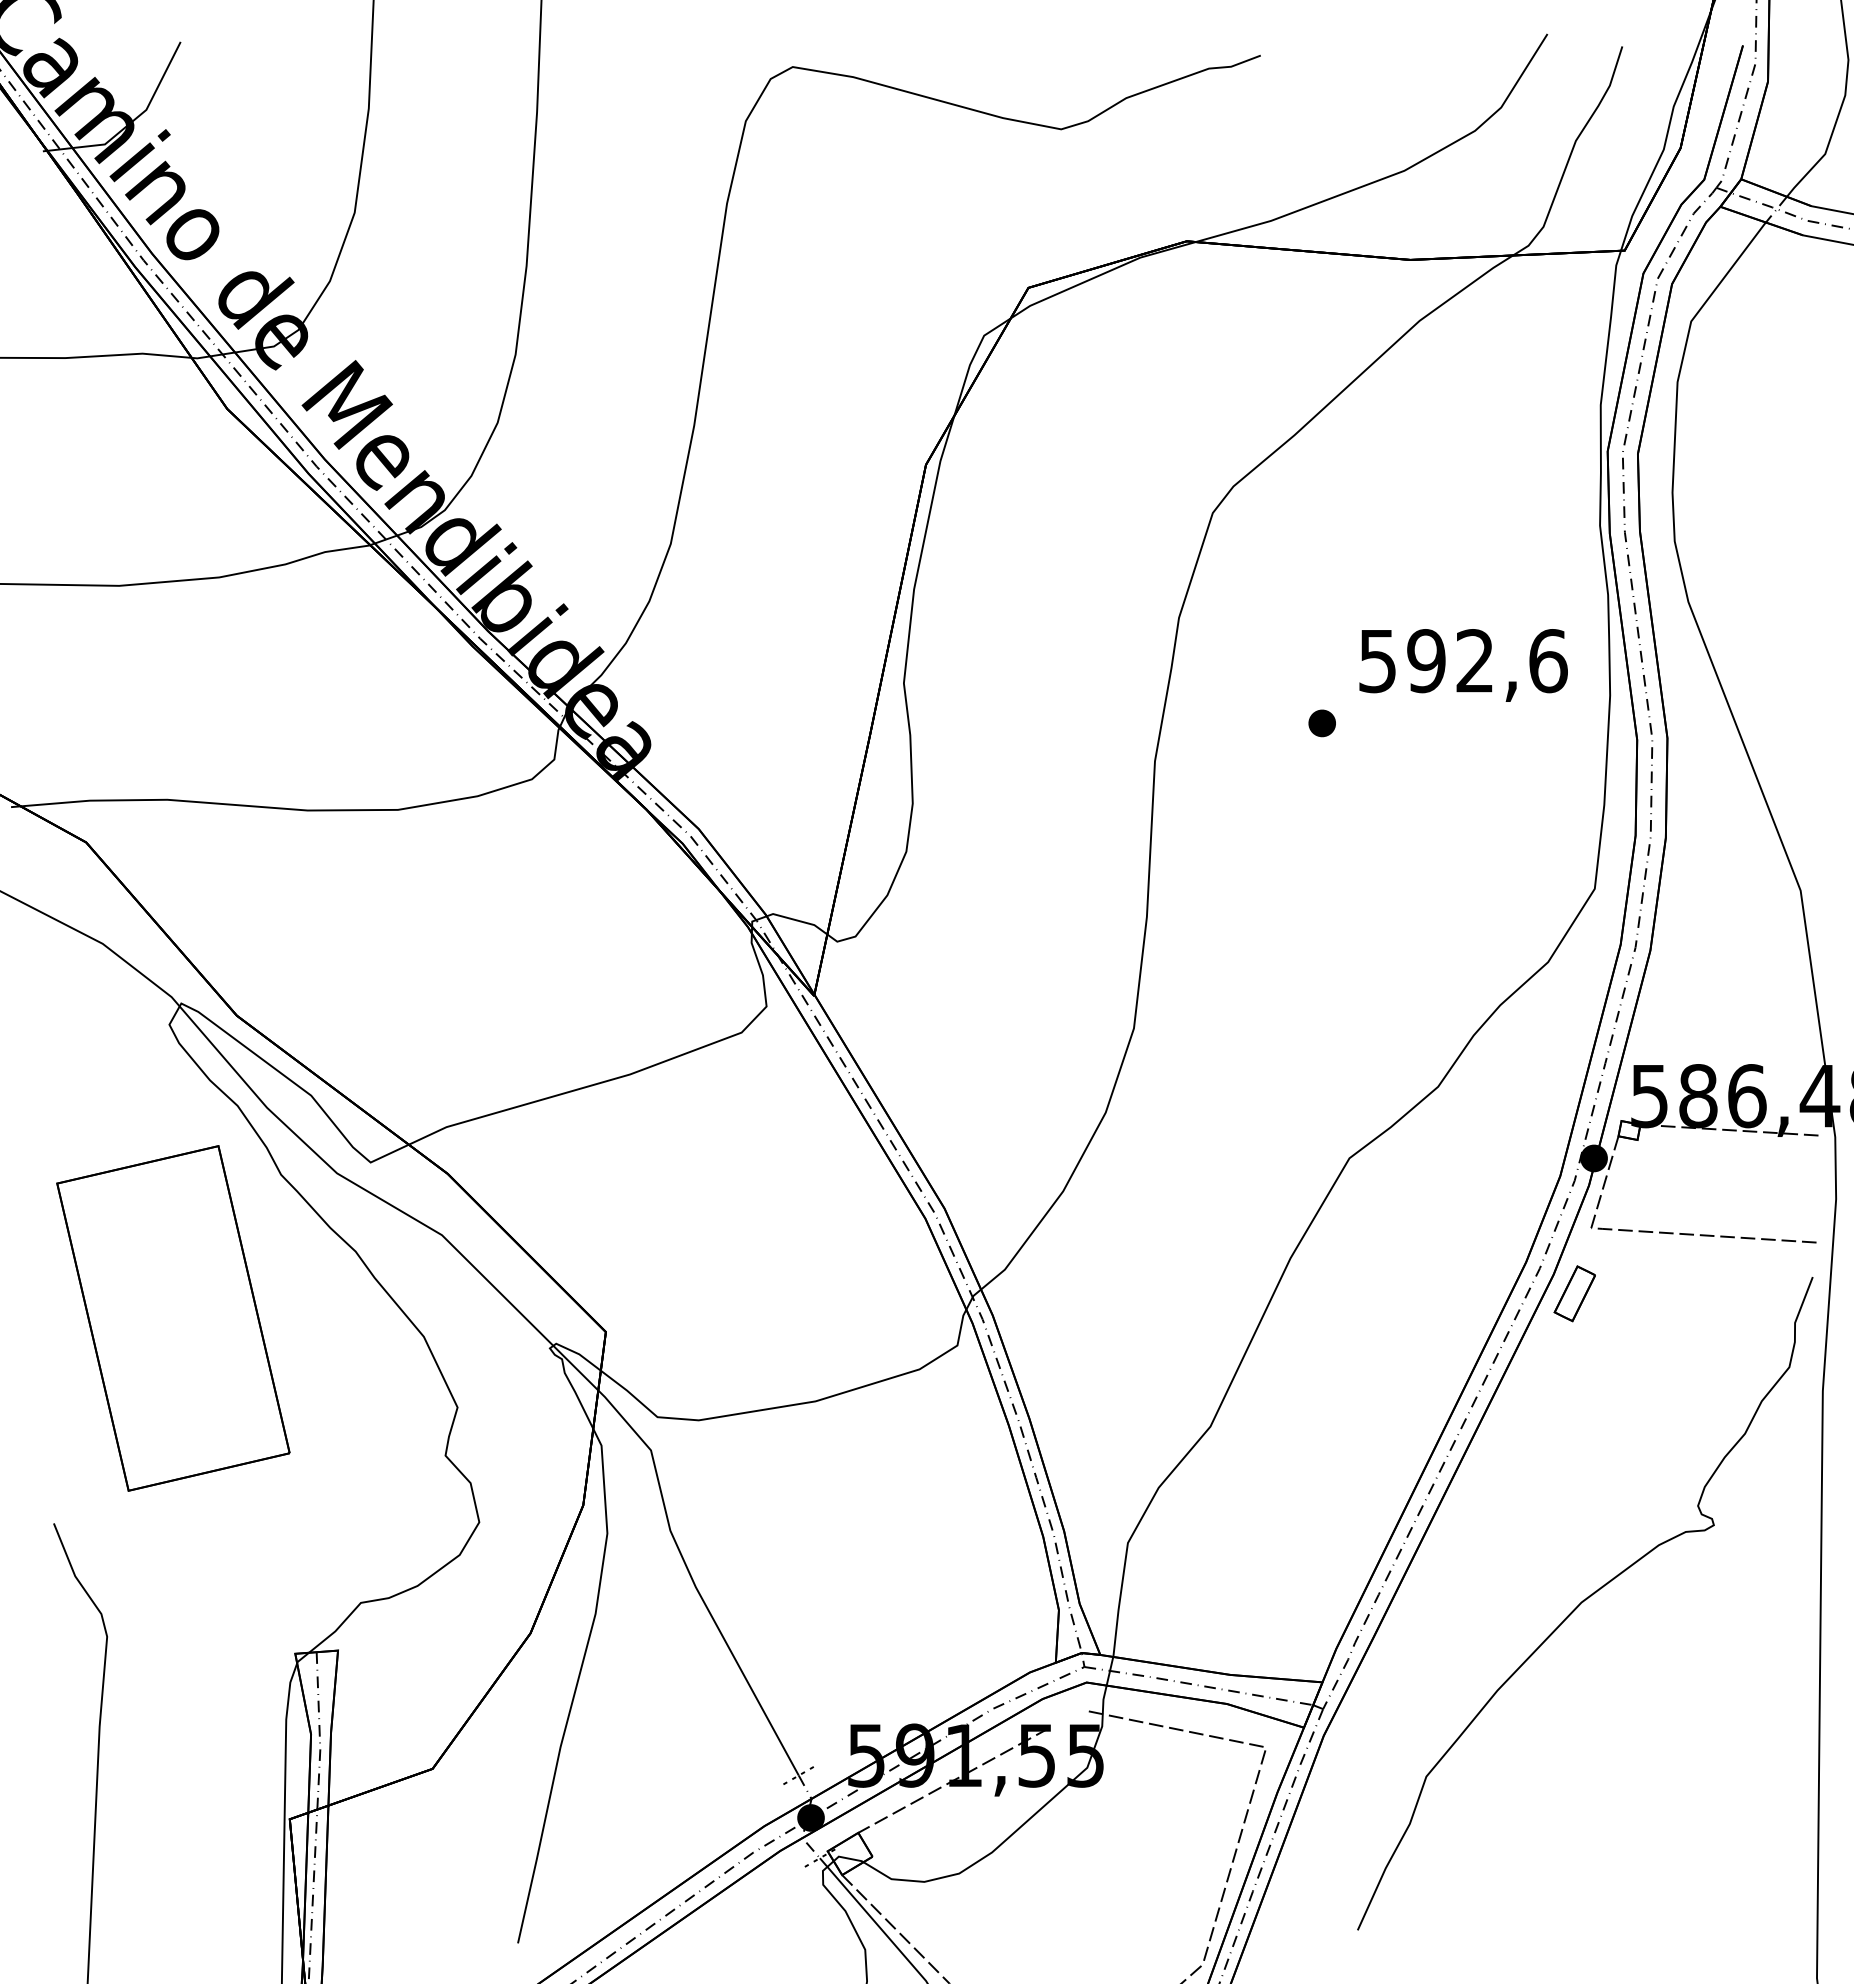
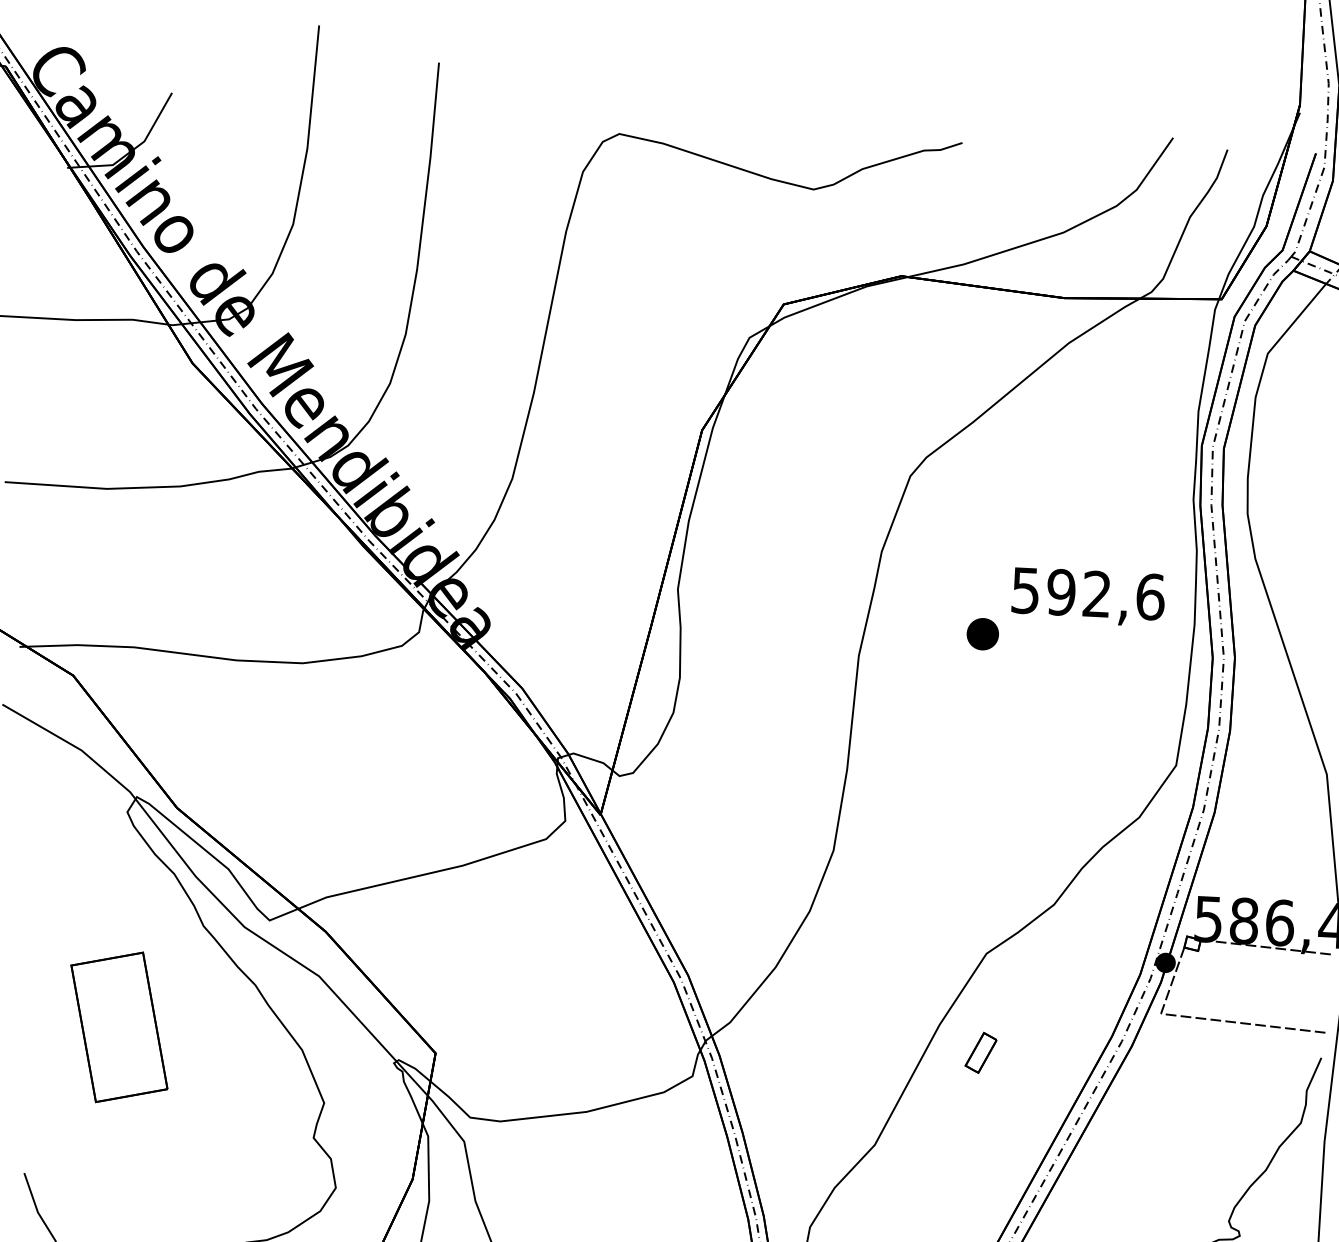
part: (1321, 723) -> (982, 634), size x1.6
part: (1574, 1293) -> (980, 1052), moved
part: (173, 1318) -> (119, 1027), size x0.6

